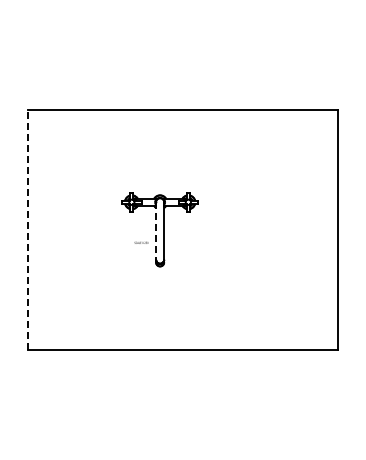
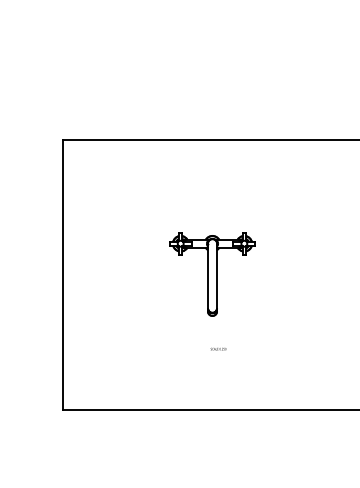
line: (27, 229) -> (63, 274), dashed -> solid
line: (156, 231) -> (208, 276), dashed -> solid
text: (141, 242) -> (218, 348), moved

